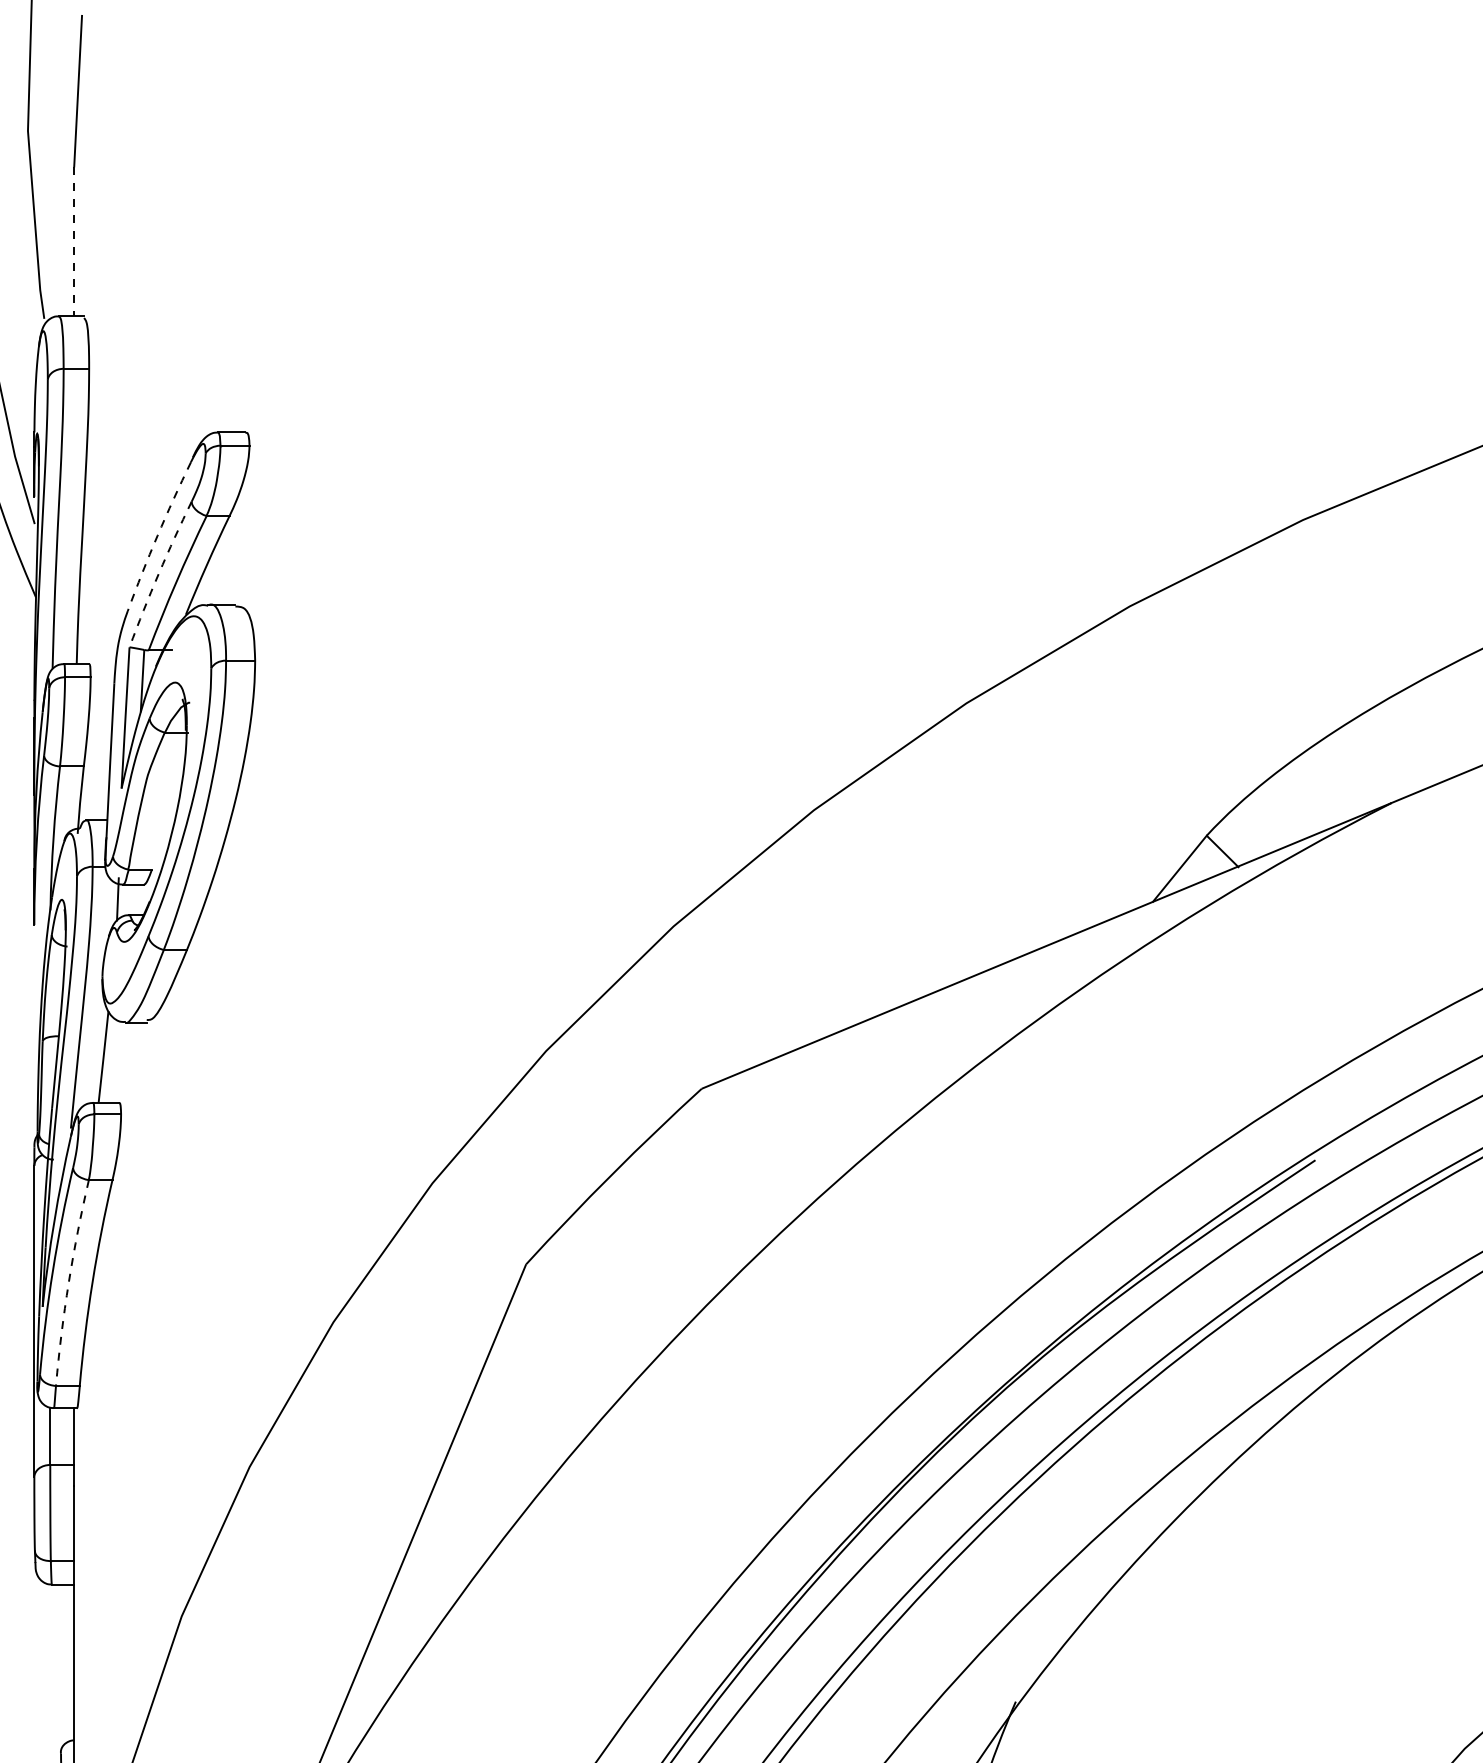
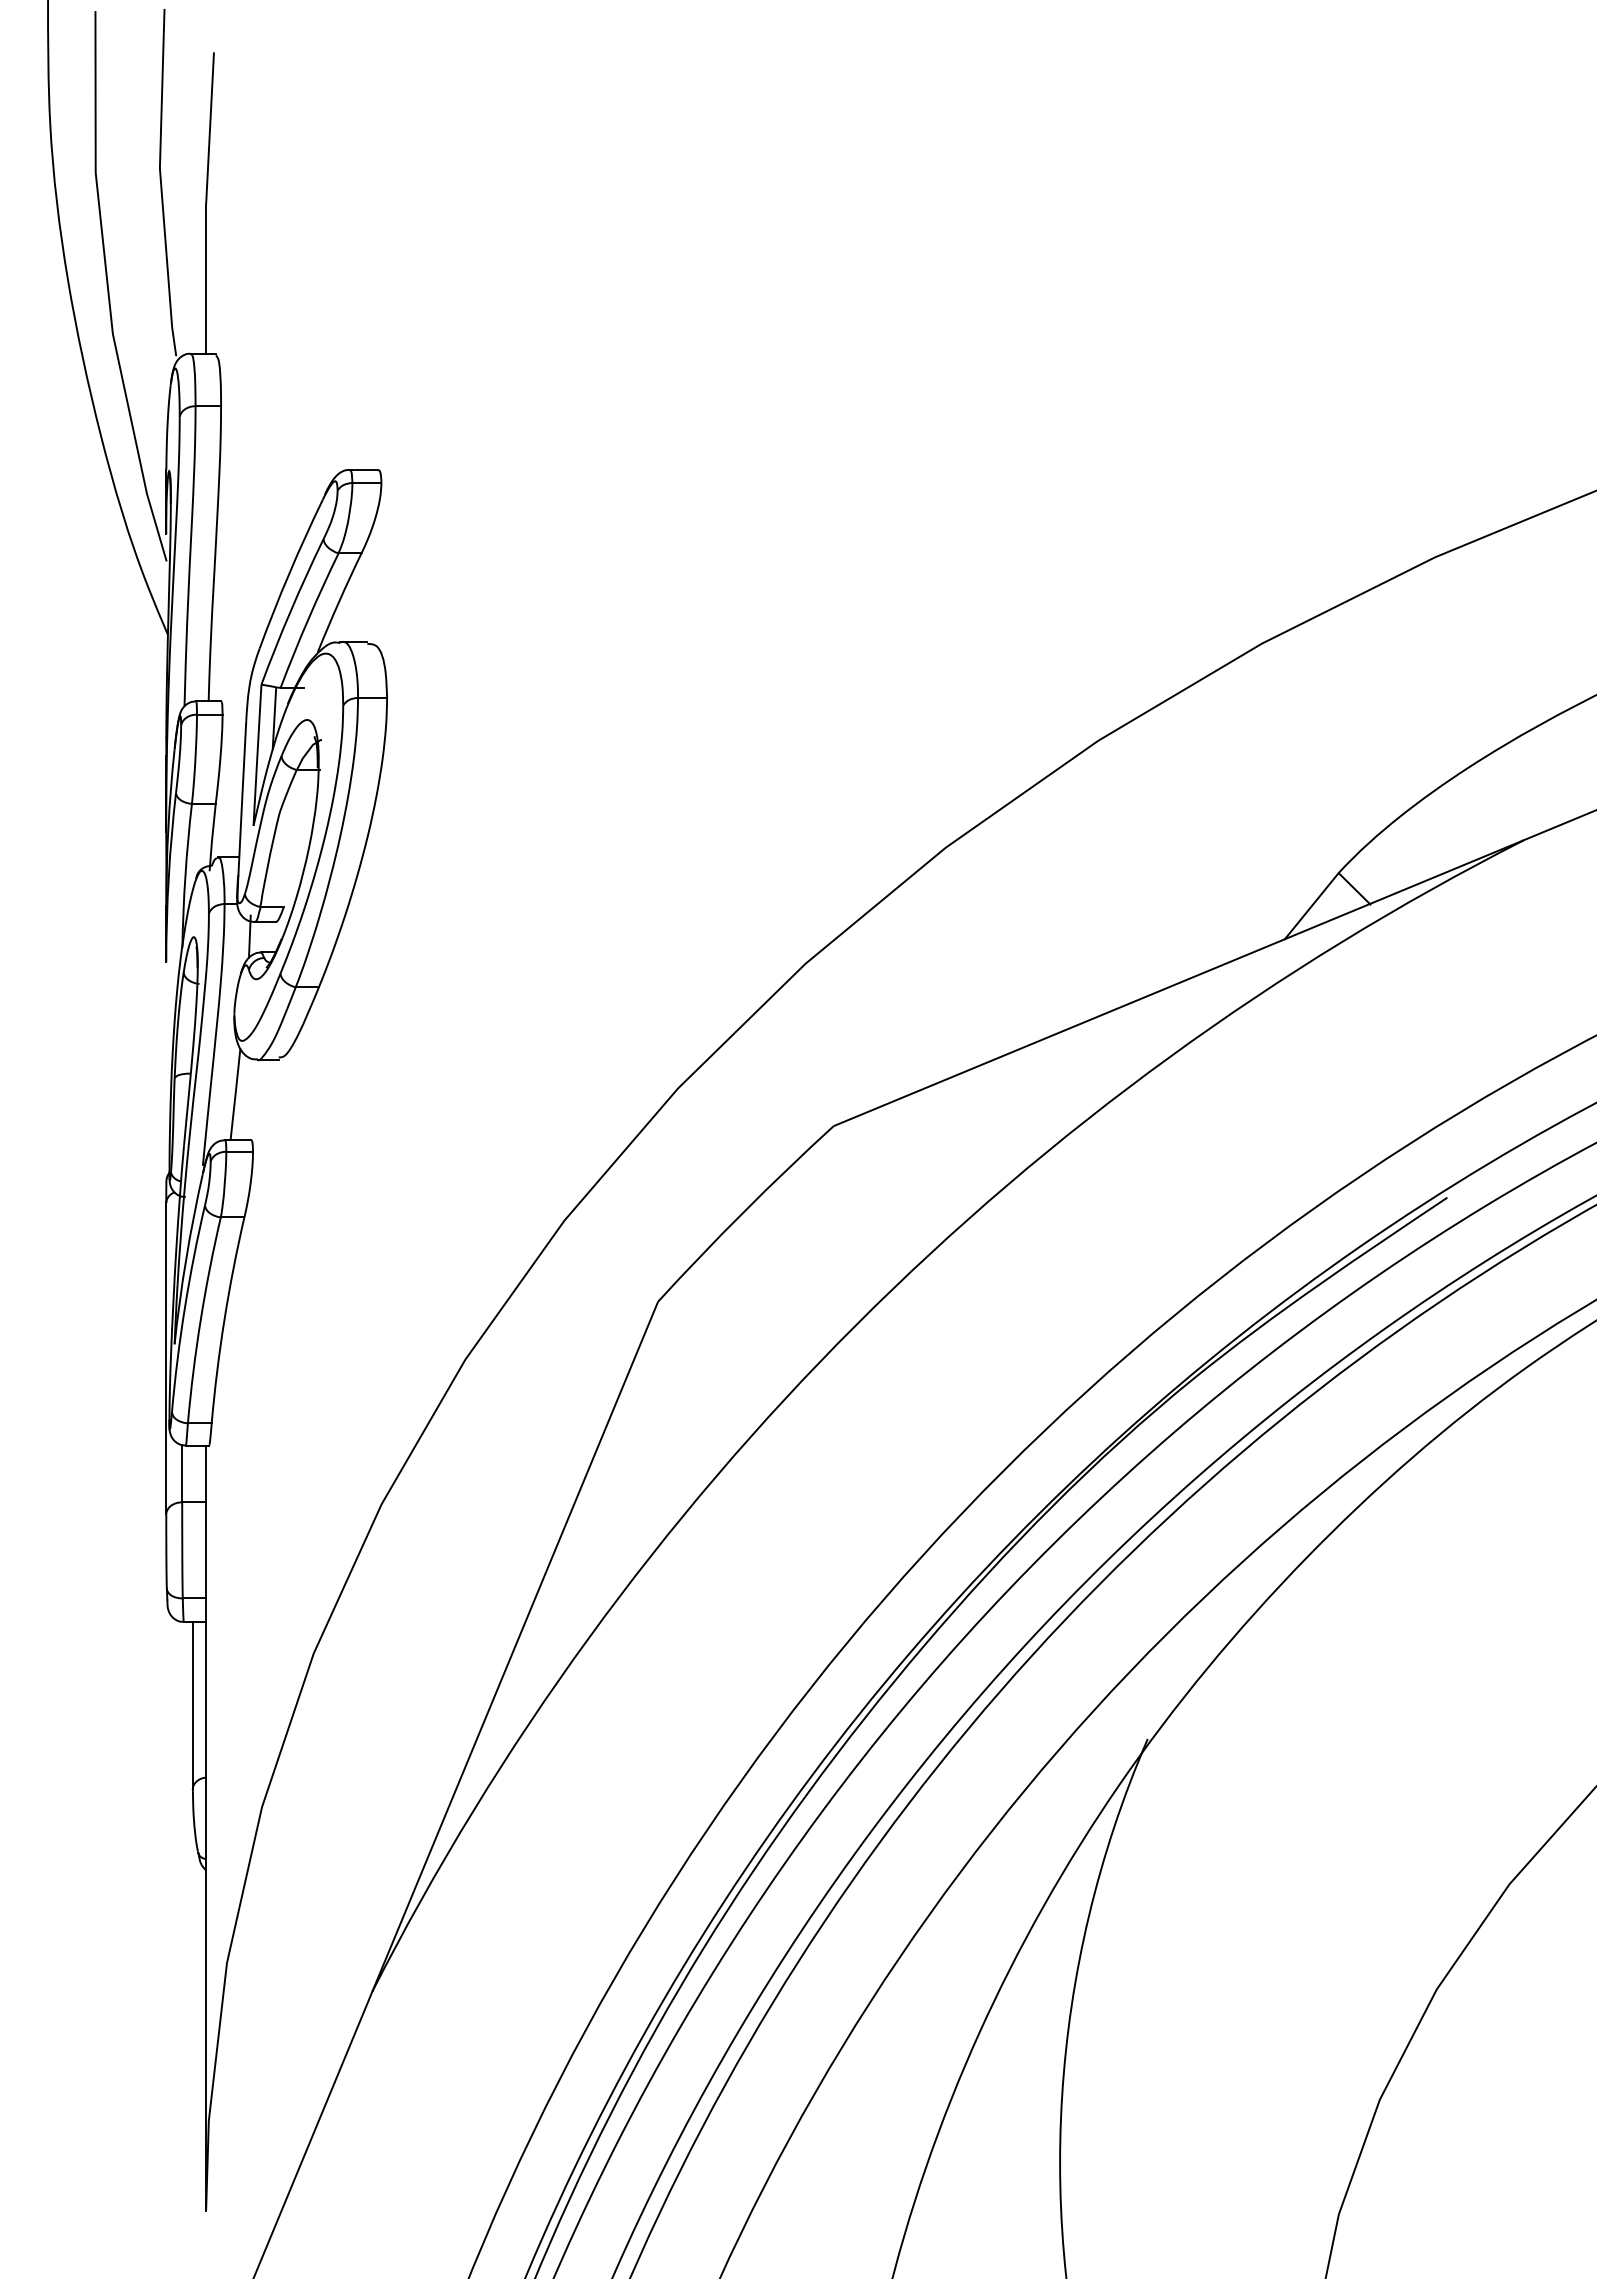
line: (74, 242) -> (206, 279), dashed -> solid
arc: (157, 536) -> (289, 573), dashed -> solid
arc: (158, 574) -> (290, 611), dashed -> solid
arc: (68, 1282) -> (200, 1319), dashed -> solid
line: (60, 1668) -> (192, 1705), added

